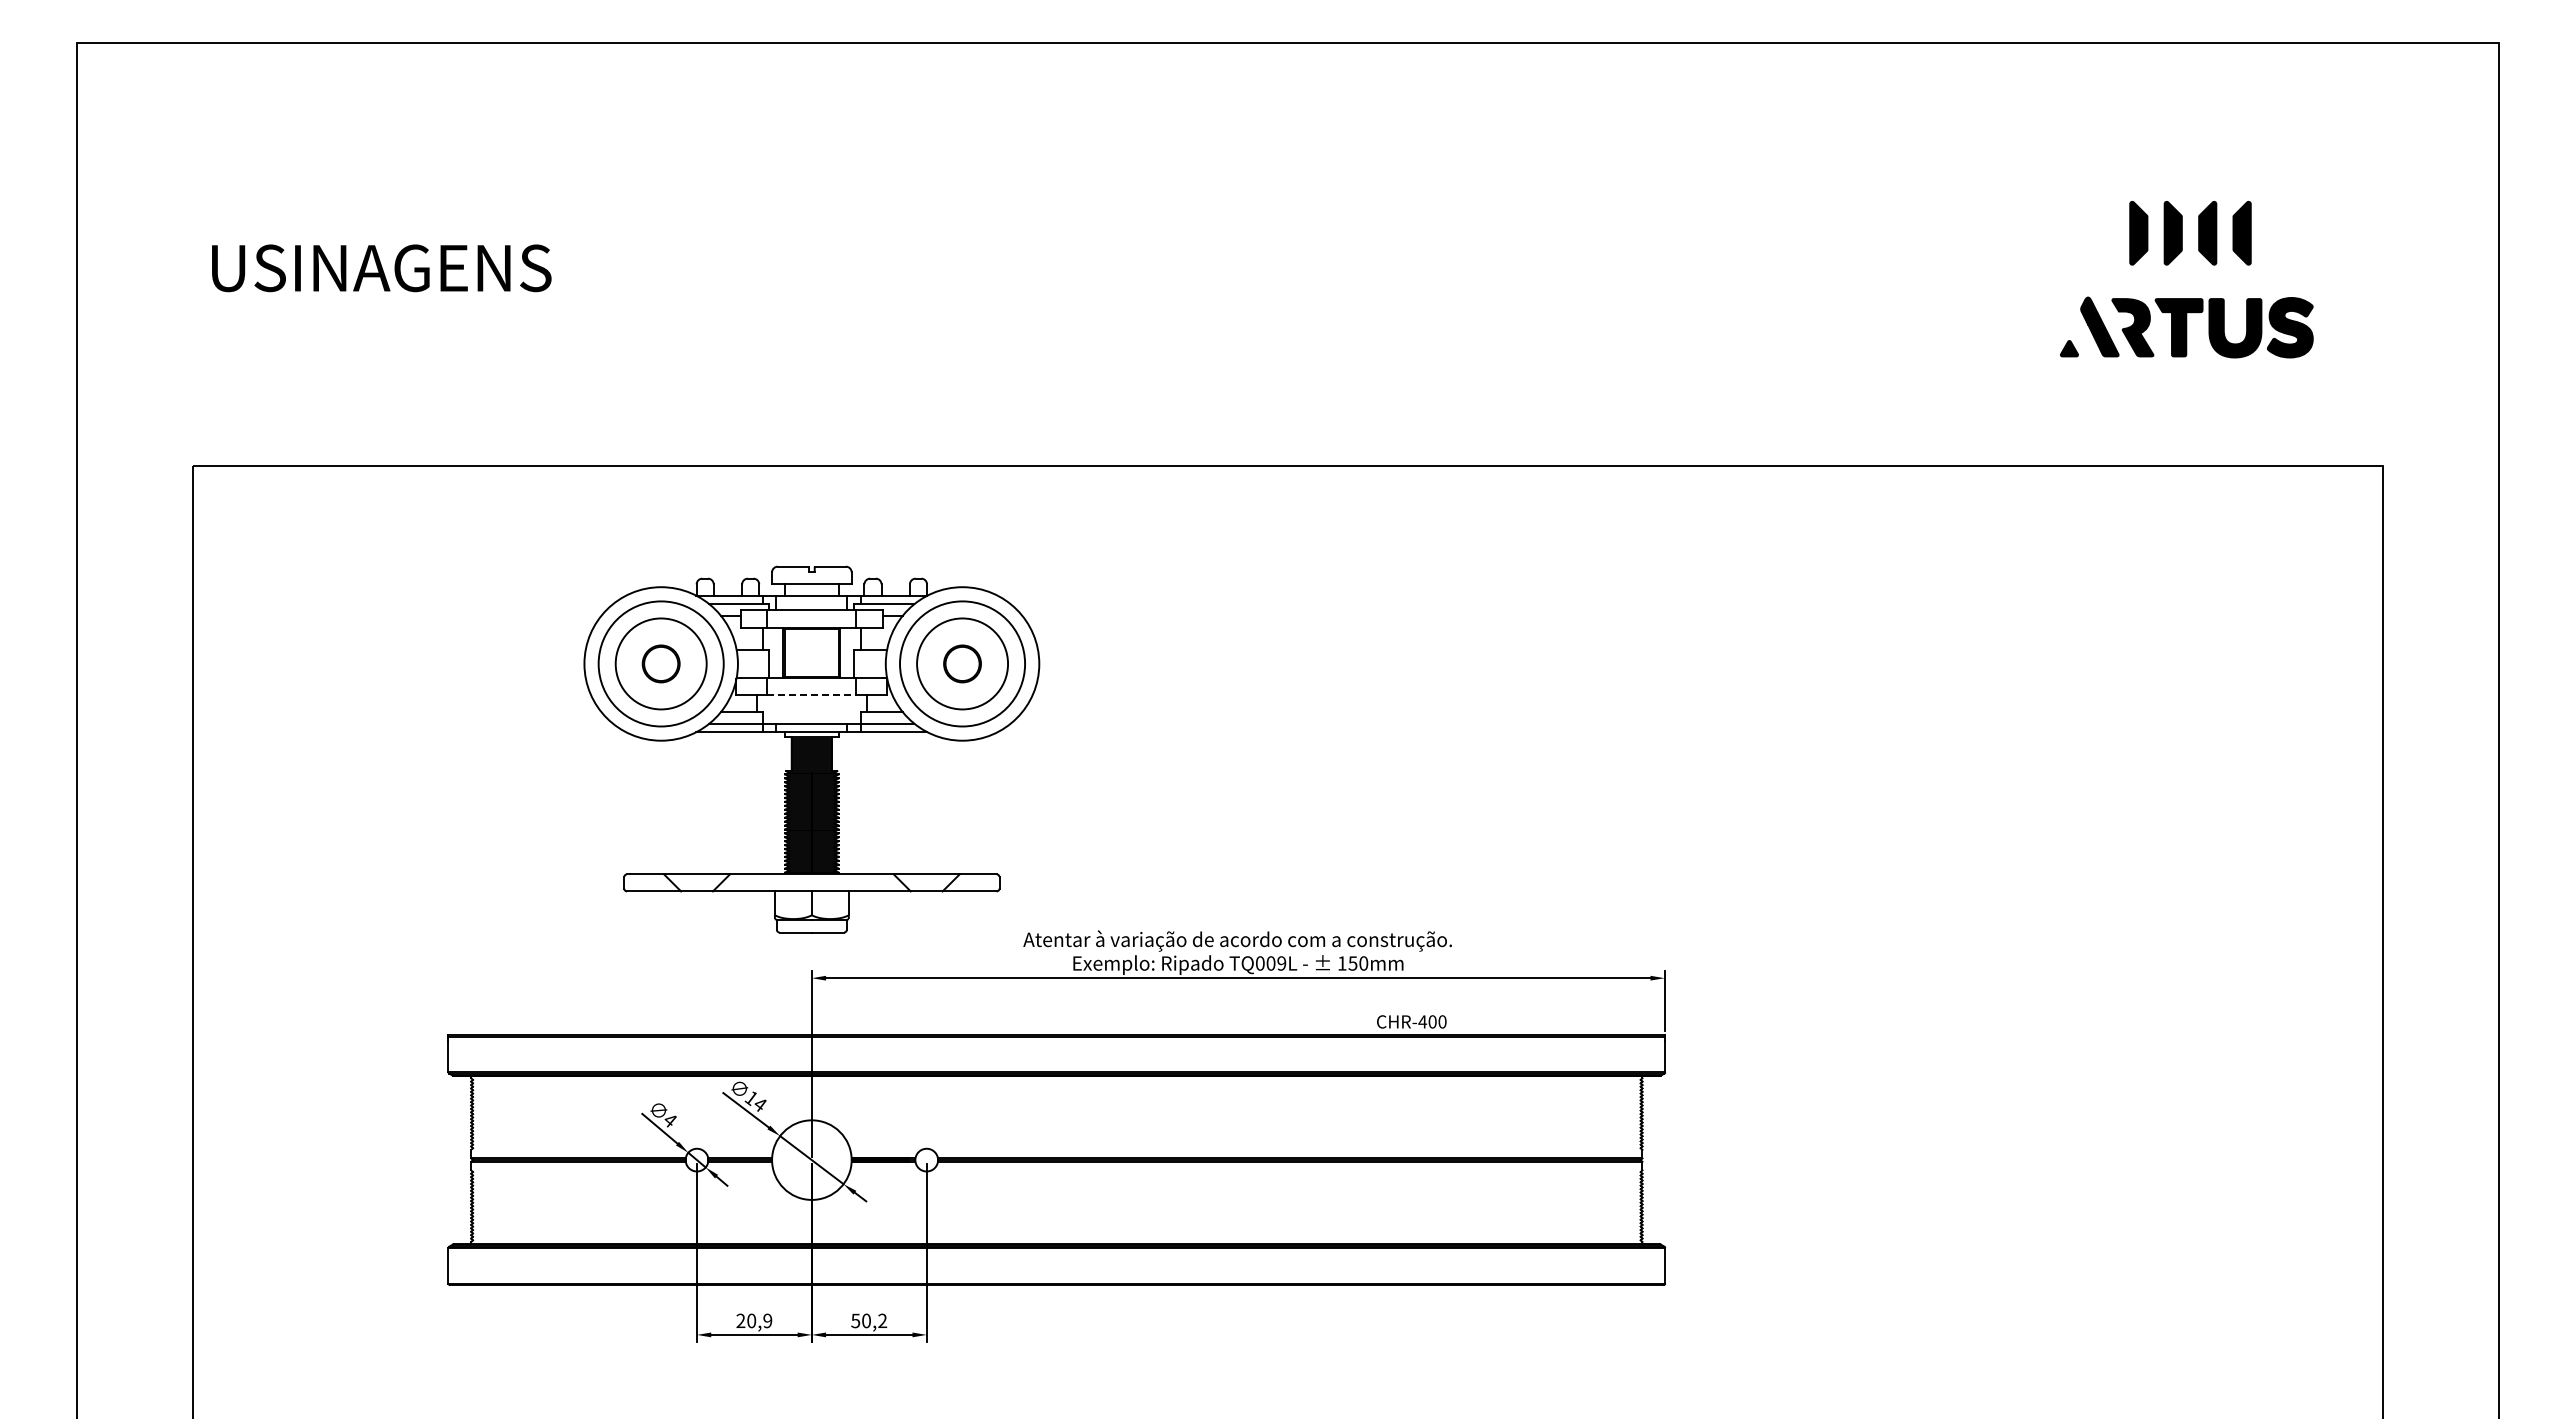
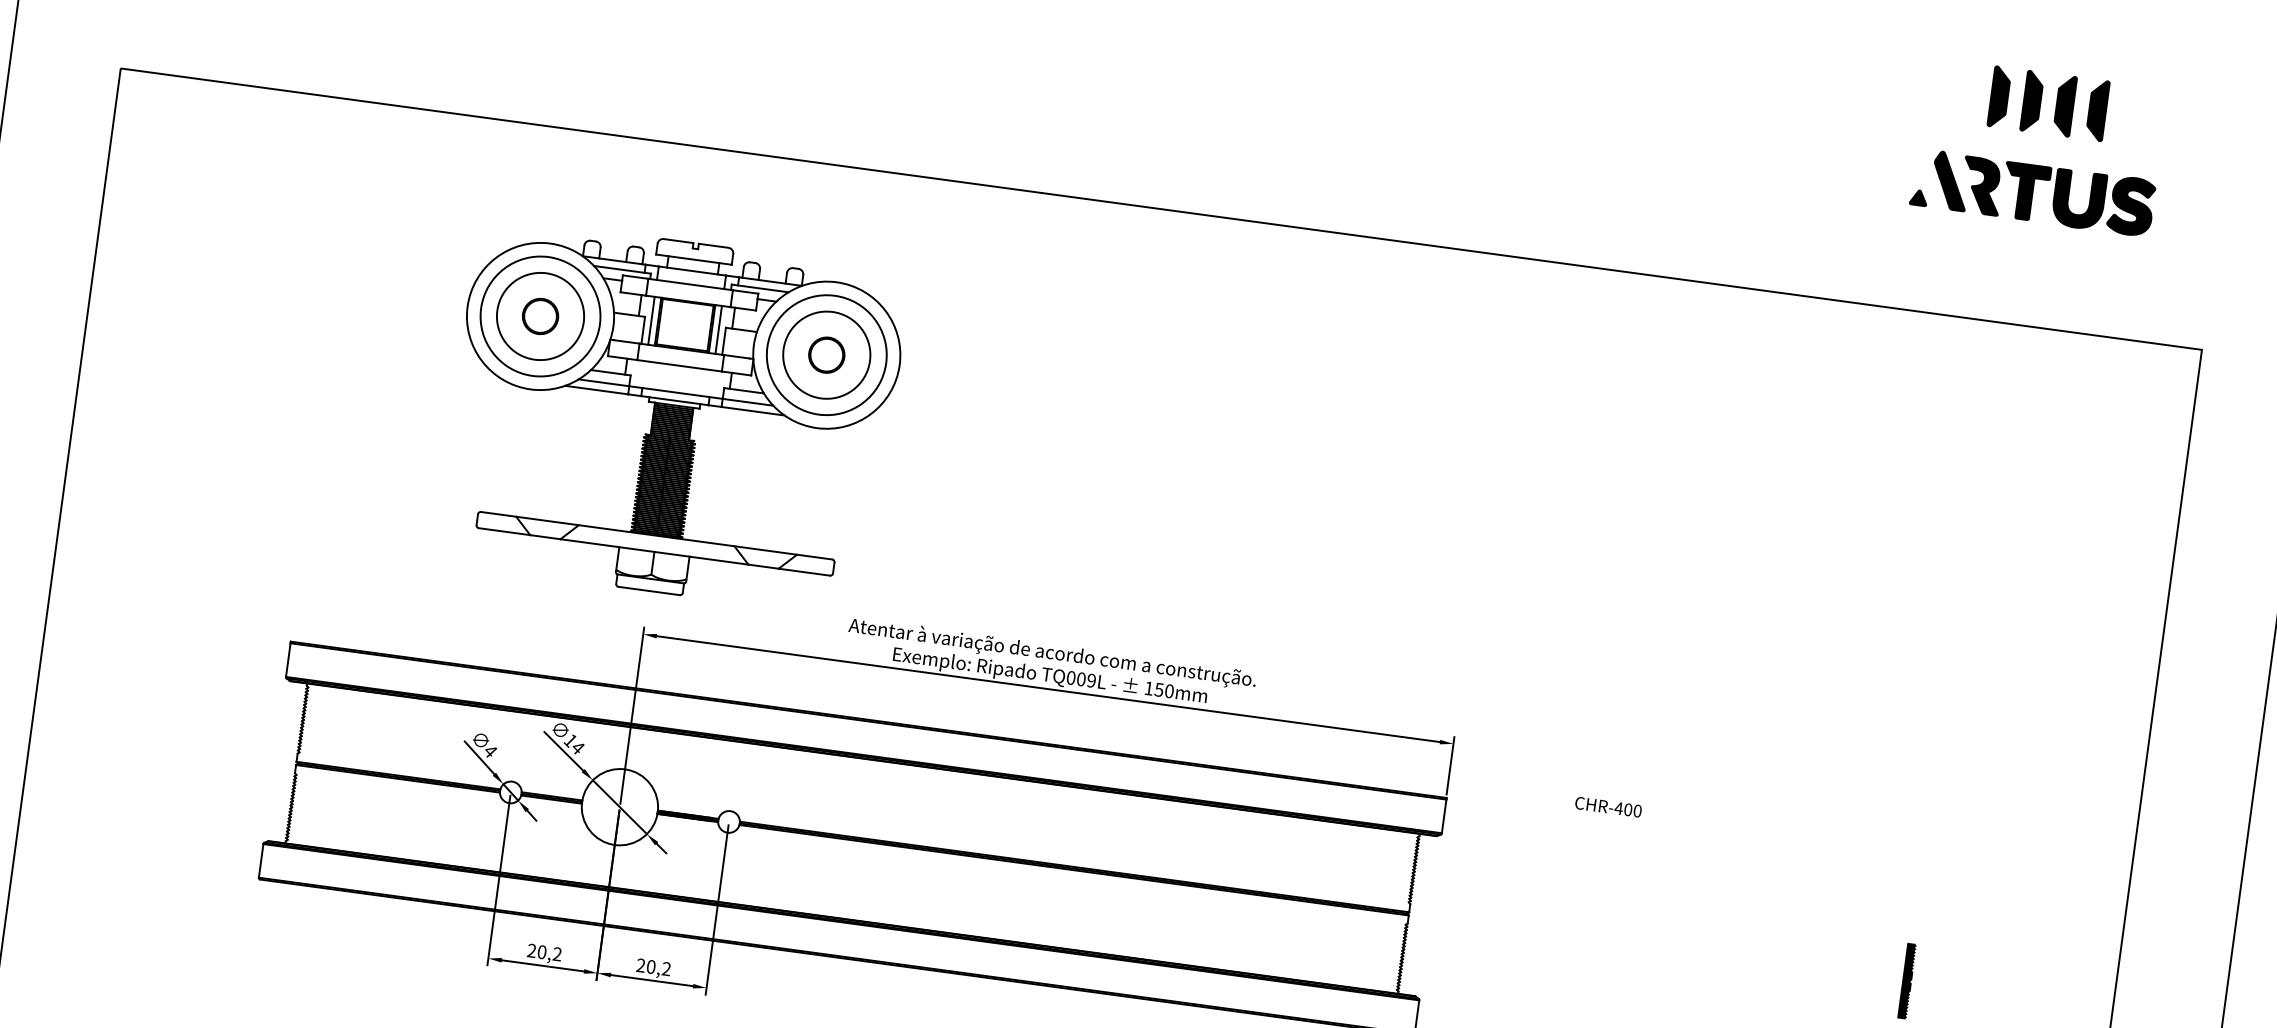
line: (776, 652) -> (651, 320), added
line: (847, 652) -> (718, 329), added
line: (812, 695) -> (680, 365), dashed -> solid
text: (1411, 1021) -> (1608, 806), moved
fill: (2166, 1159) -> (1906, 980), added
text: (855, 1320) -> (640, 965), 50,2 -> 20,2
text: (767, 1321) -> (557, 954), 20,9 -> 20,2

